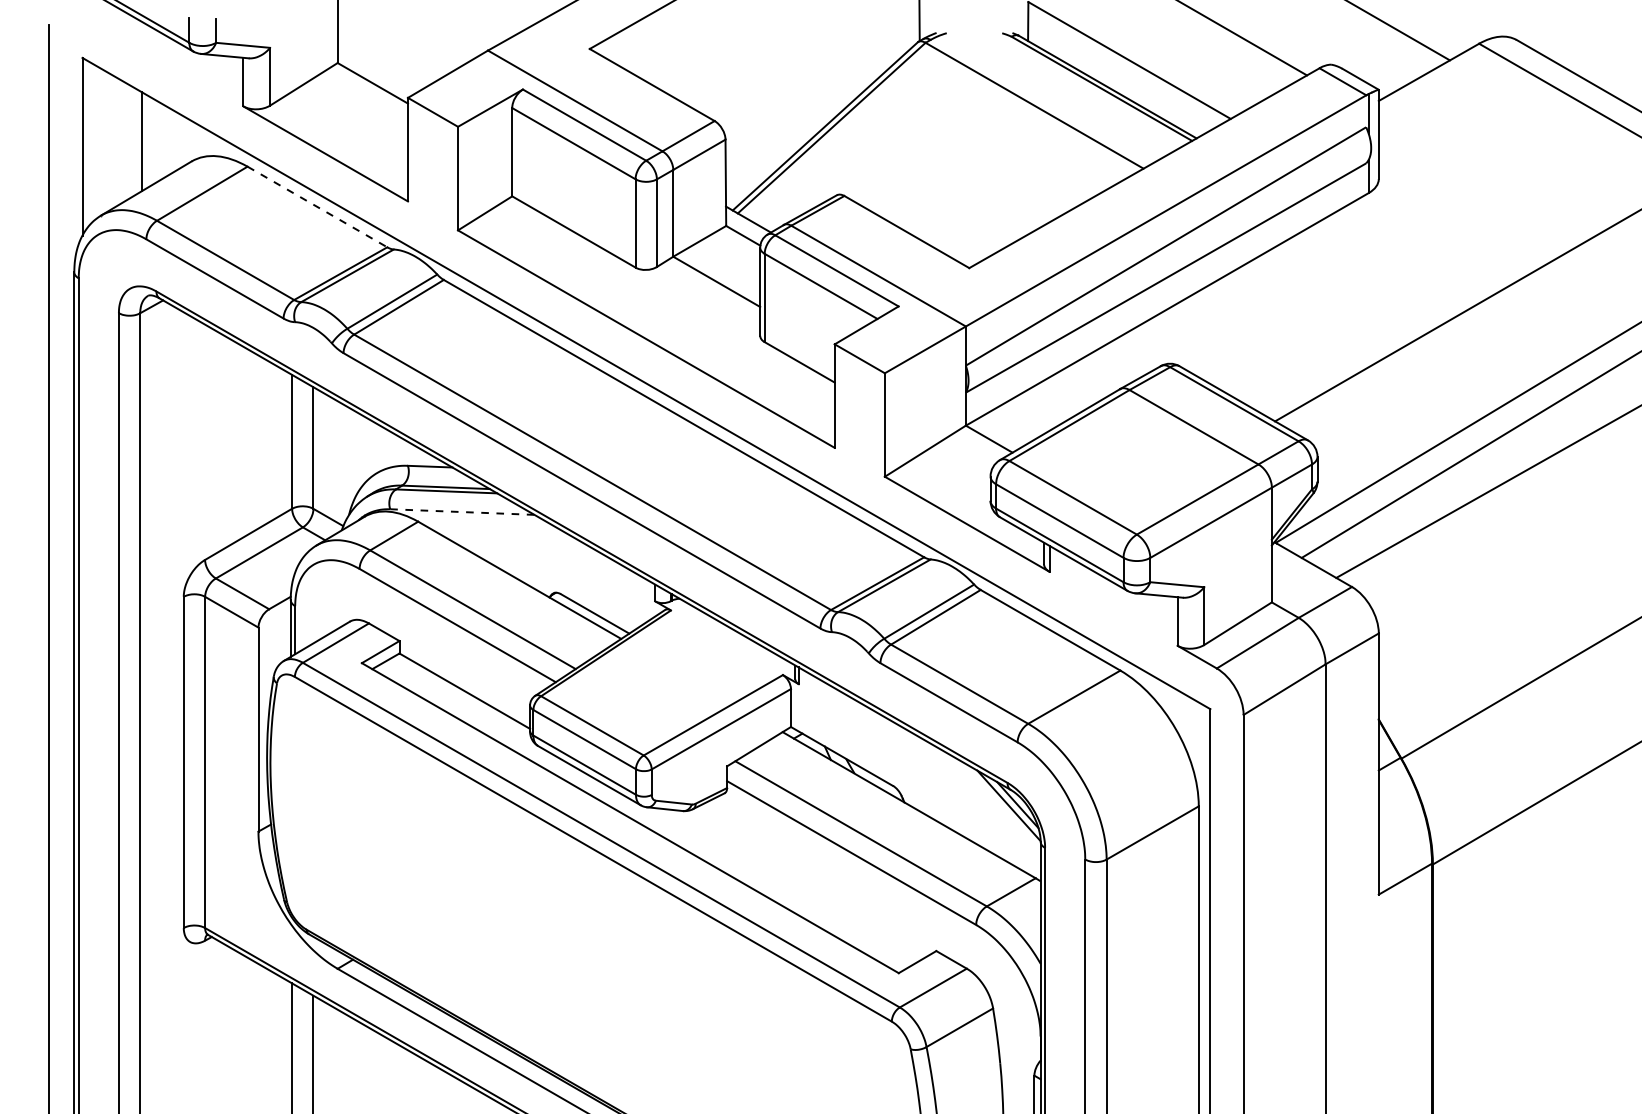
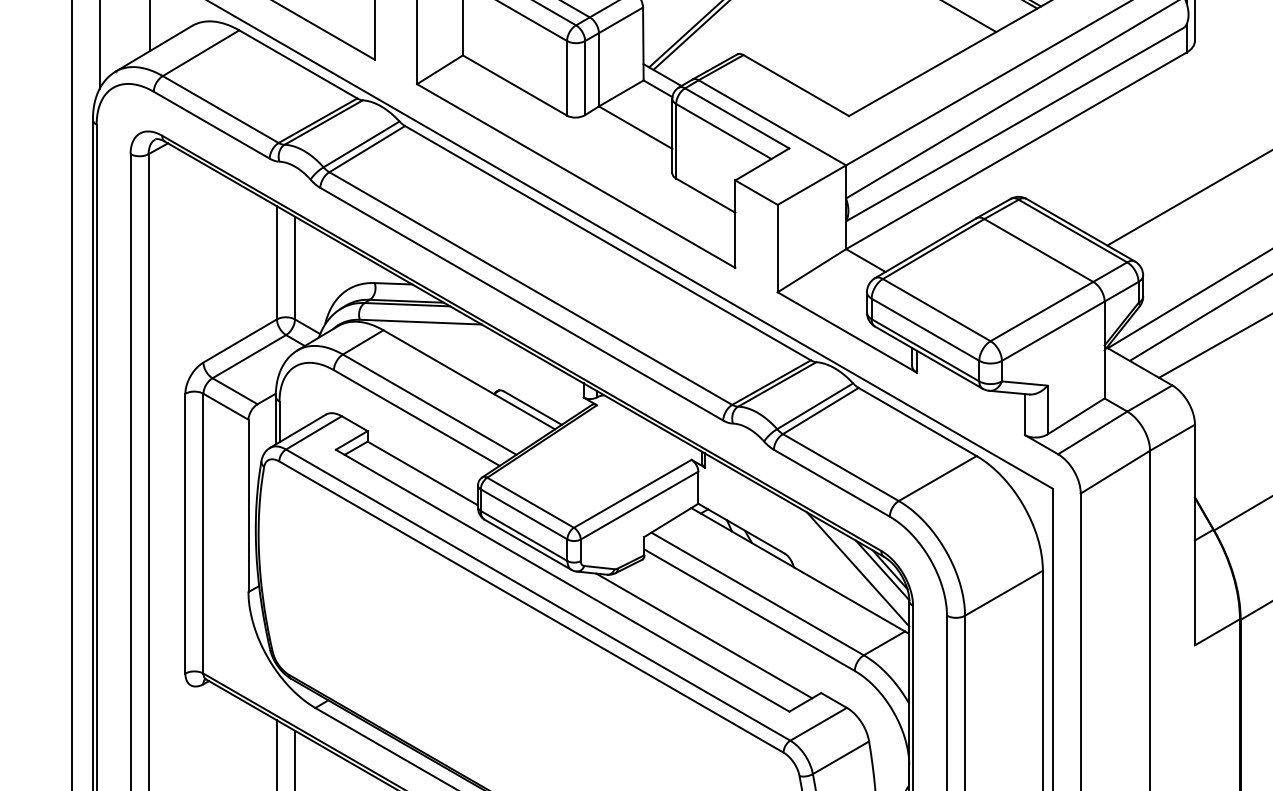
line: (317, 207) -> (298, 64), dashed -> solid
line: (462, 512) -> (420, 322), dashed -> solid
line: (979, 804) -> (857, 569), added
line: (797, 883) -> (703, 635), added

